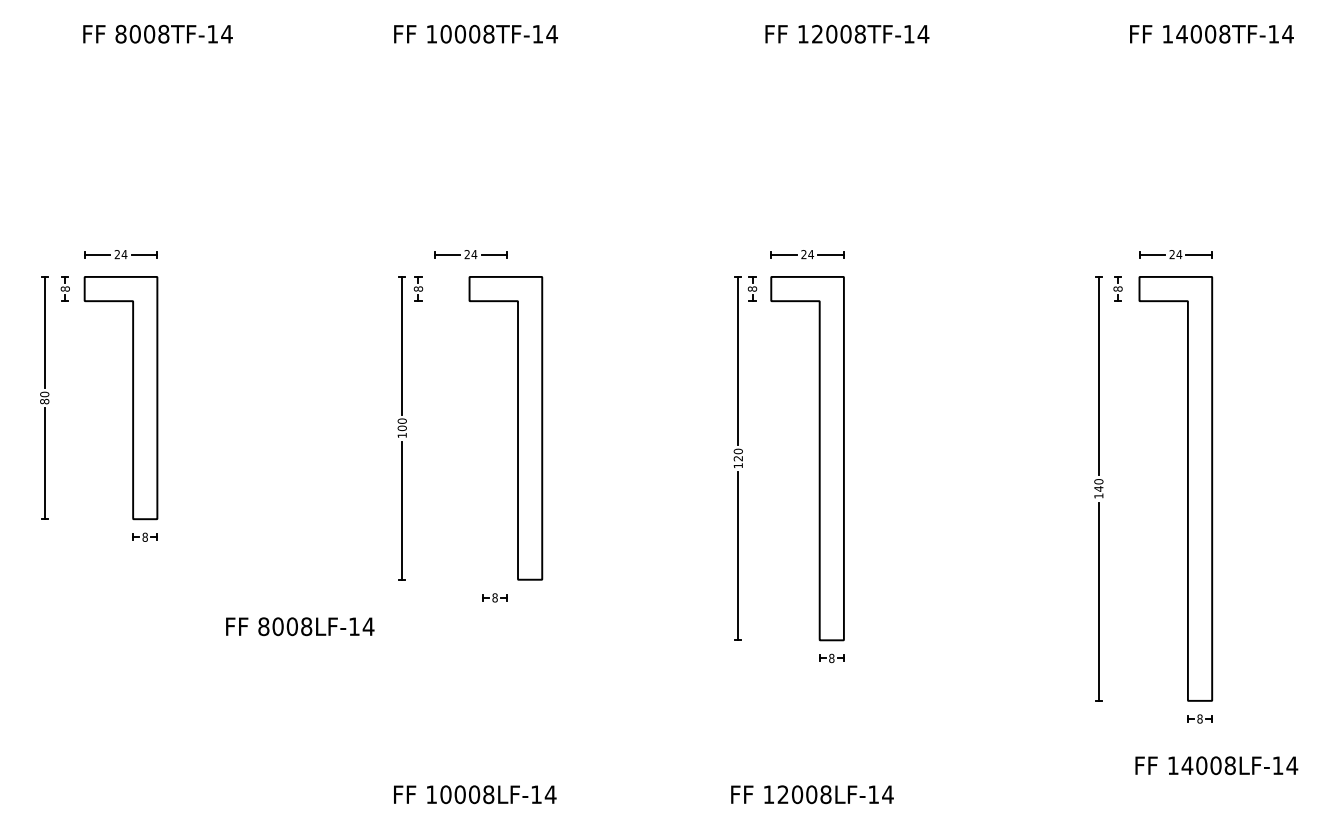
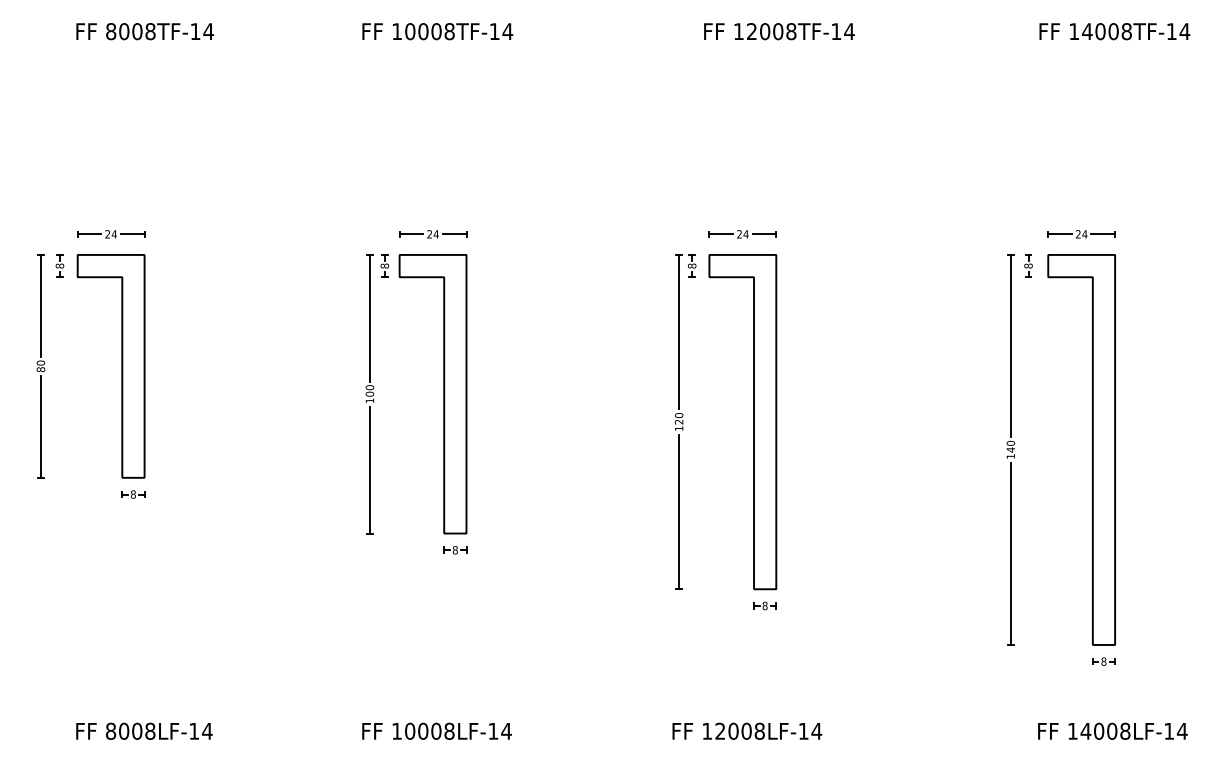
part: (517, 428) -> (443, 394), moved
text: (300, 626) -> (144, 731), moved
text: (1216, 765) -> (1112, 731), moved

